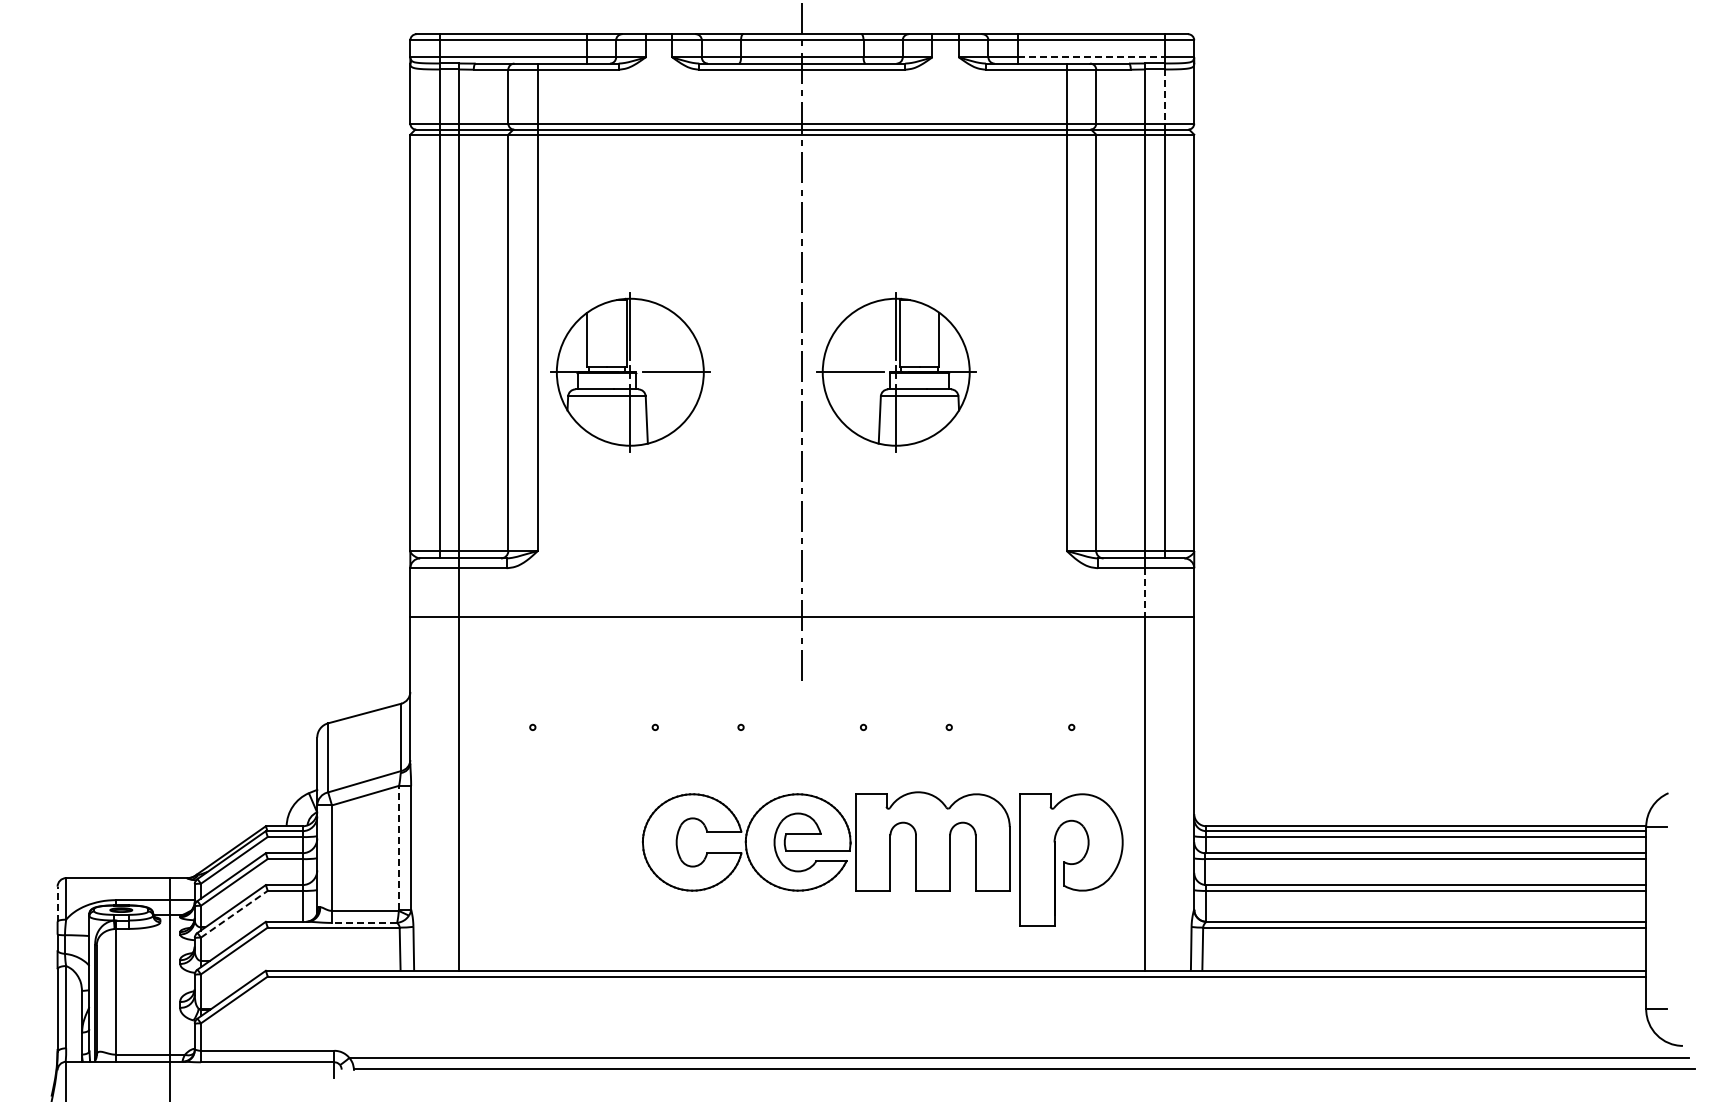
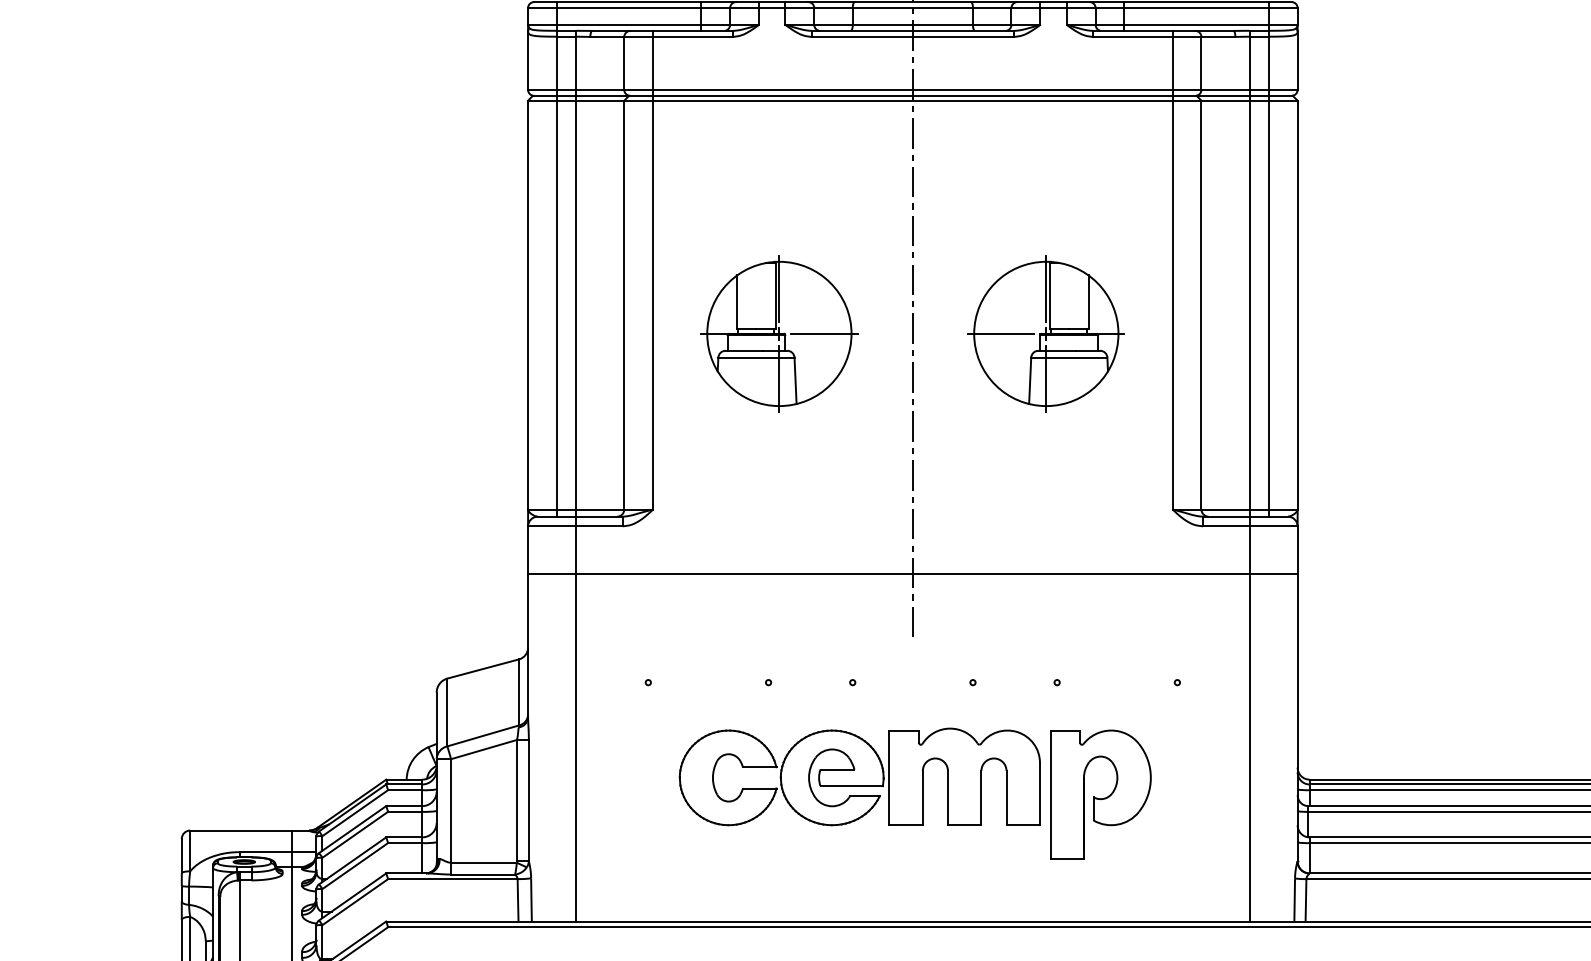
line: (1091, 57) -> (1196, 24), dashed -> solid
line: (1164, 97) -> (1268, 64), dashed -> solid
part: (630, 372) -> (779, 334), moved
part: (896, 372) -> (1046, 334), moved
line: (1145, 593) -> (1249, 551), dashed -> solid
line: (399, 847) -> (517, 800), dashed -> solid
part: (882, 858) -> (915, 793), moved
line: (57, 903) -> (181, 855), dashed -> solid
line: (234, 914) -> (355, 866), dashed -> solid
line: (364, 922) -> (483, 874), dashed -> solid

